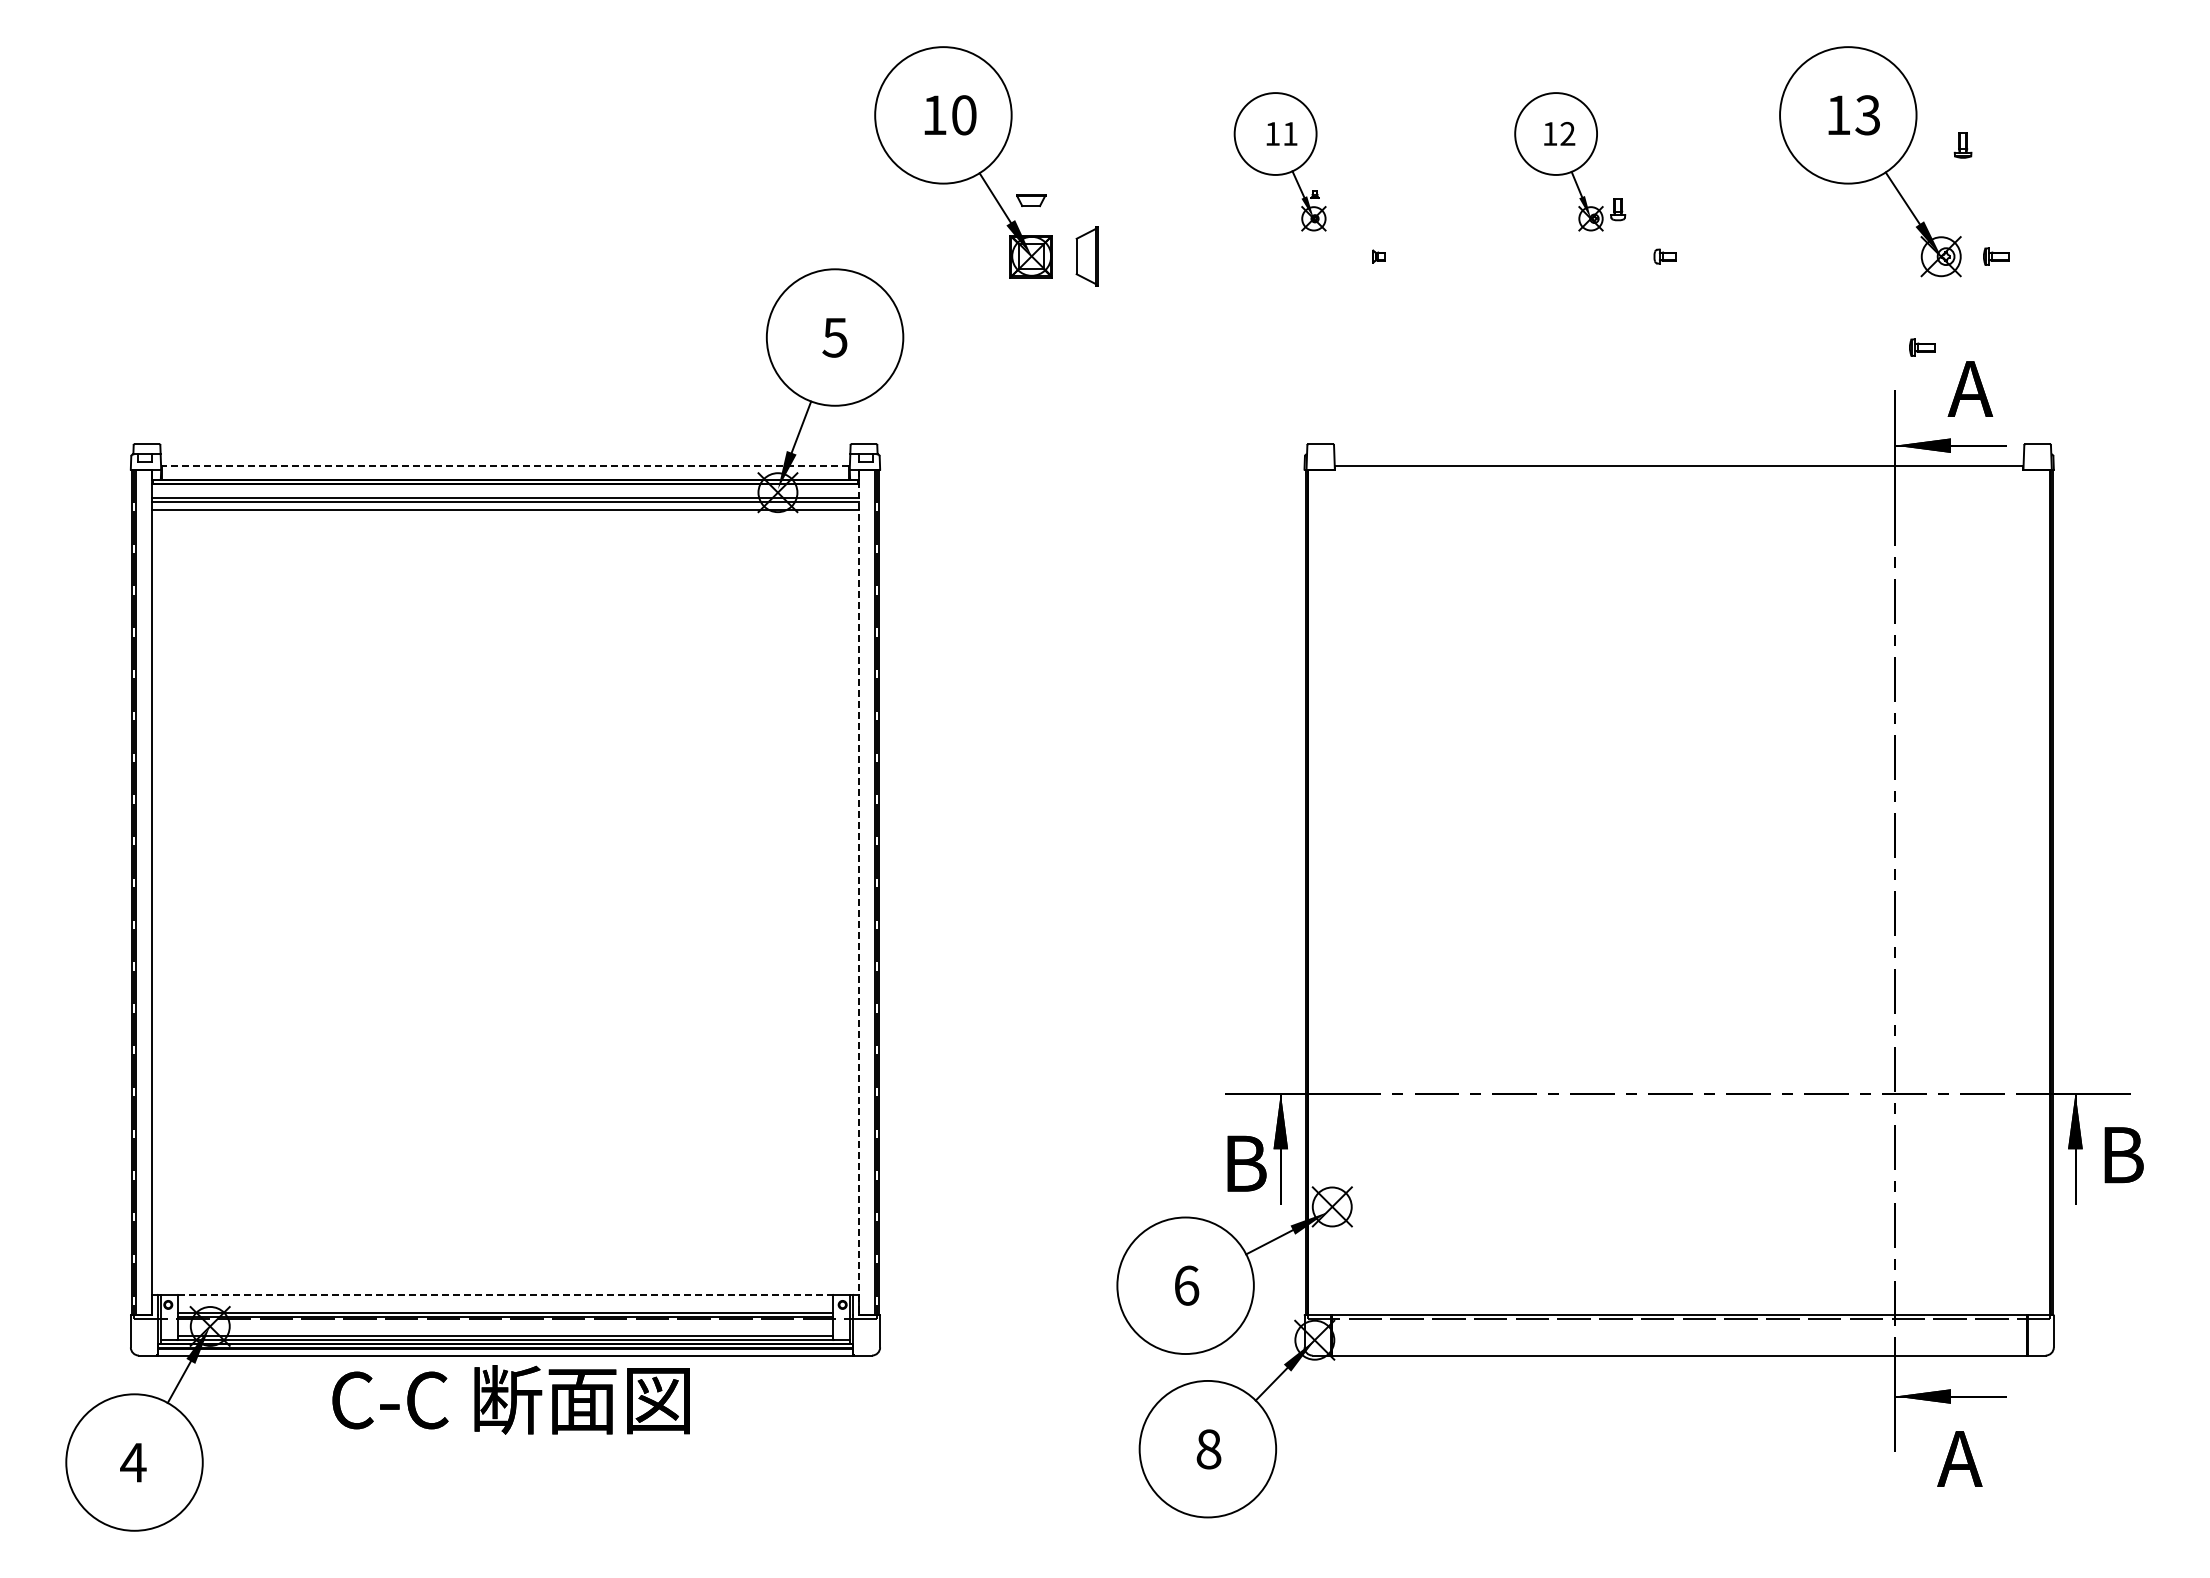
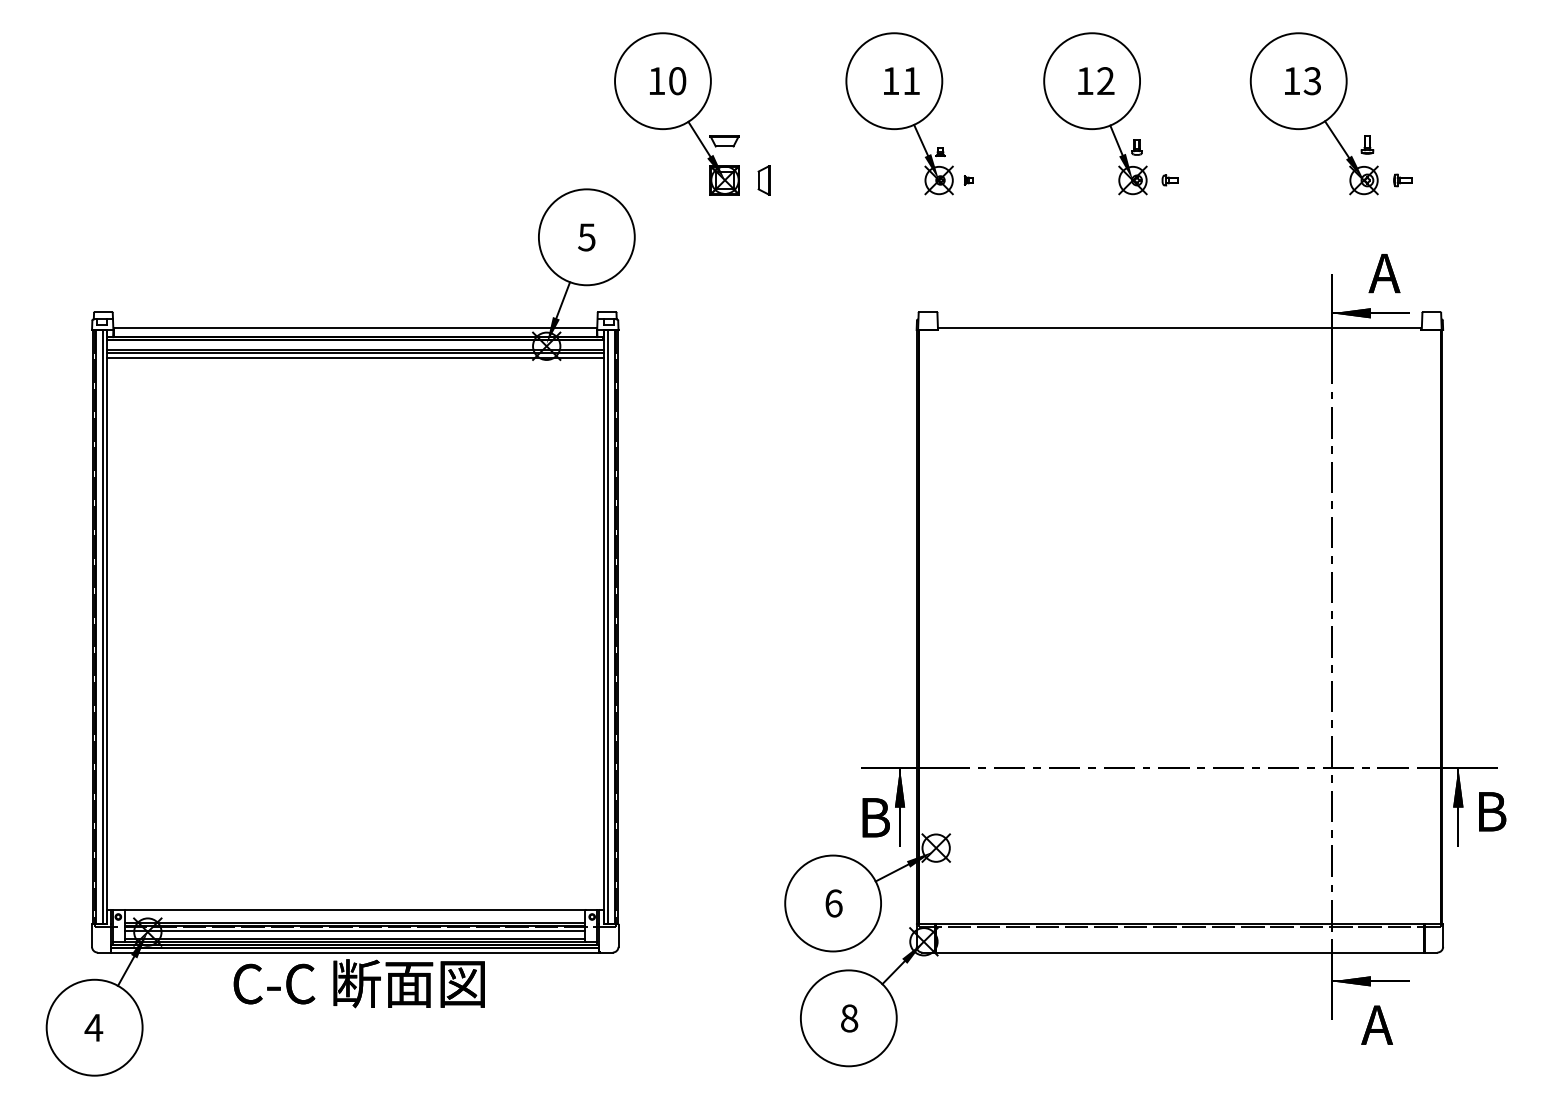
part: (1962, 145) -> (1367, 145), moved
part: (1279, 161) -> (899, 113), size x1.67
part: (1558, 161) -> (1095, 113), size x1.67
part: (1030, 200) -> (724, 141), size x1.43
part: (1086, 256) -> (763, 180), size x0.71
part: (1922, 347) -> (1350, 244), removed
line: (505, 466) -> (355, 327), dashed -> solid
line: (146, 892) -> (103, 627), added
line: (858, 892) -> (603, 627), dashed -> solid
line: (864, 892) -> (607, 627), added
line: (504, 1294) -> (354, 909), dashed -> solid
line: (505, 1325) -> (355, 931), added

